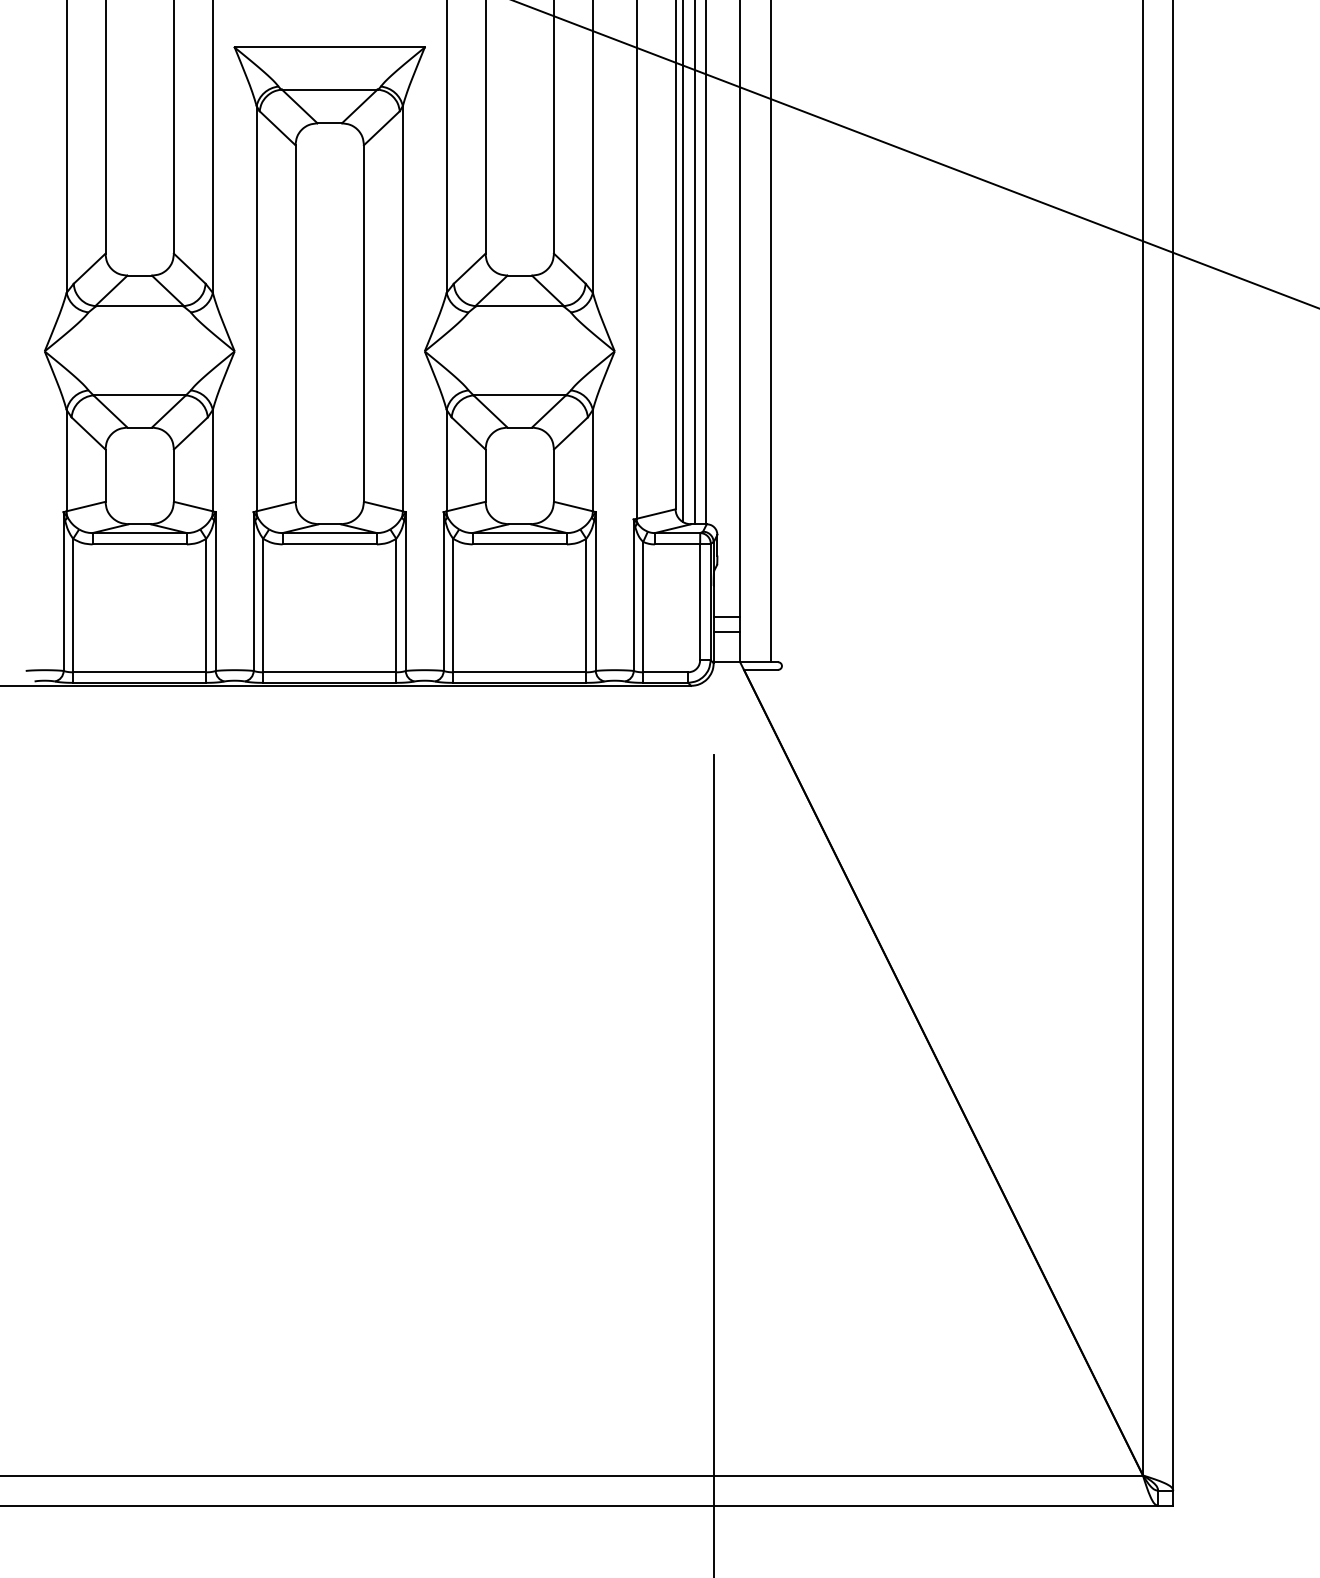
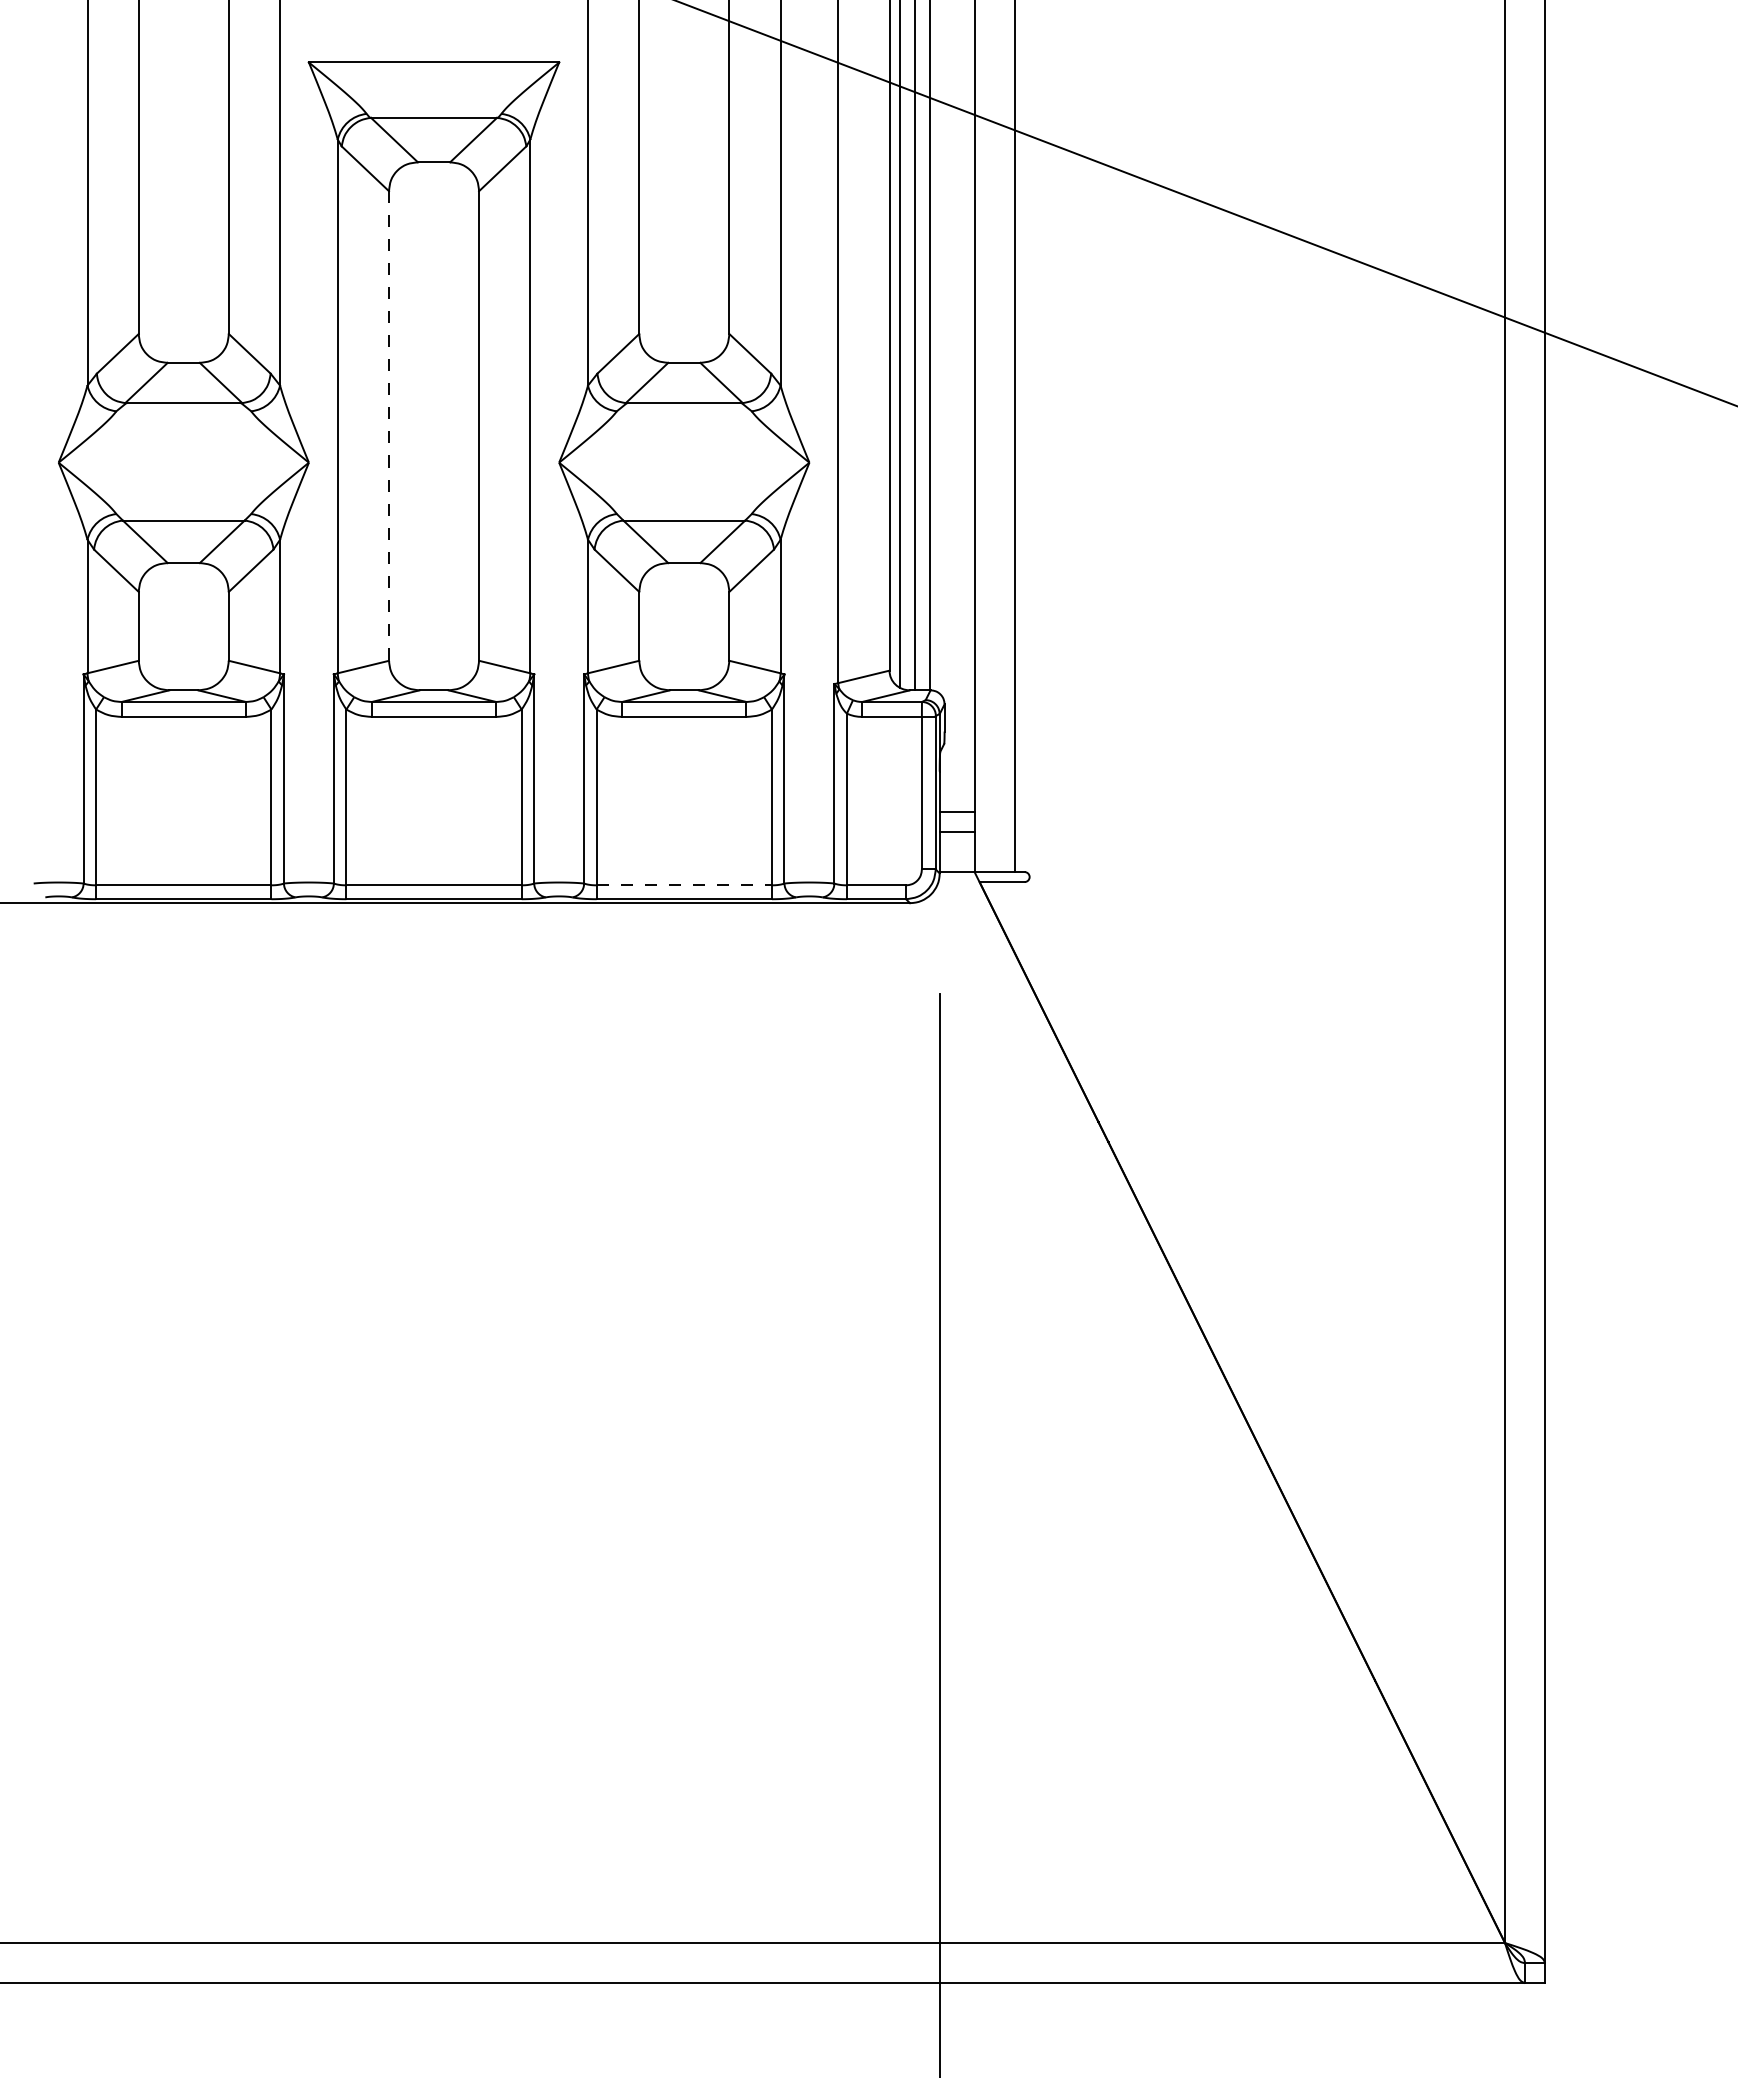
line: (295, 323) -> (389, 426), solid -> dashed
line: (519, 672) -> (684, 885), solid -> dashed

